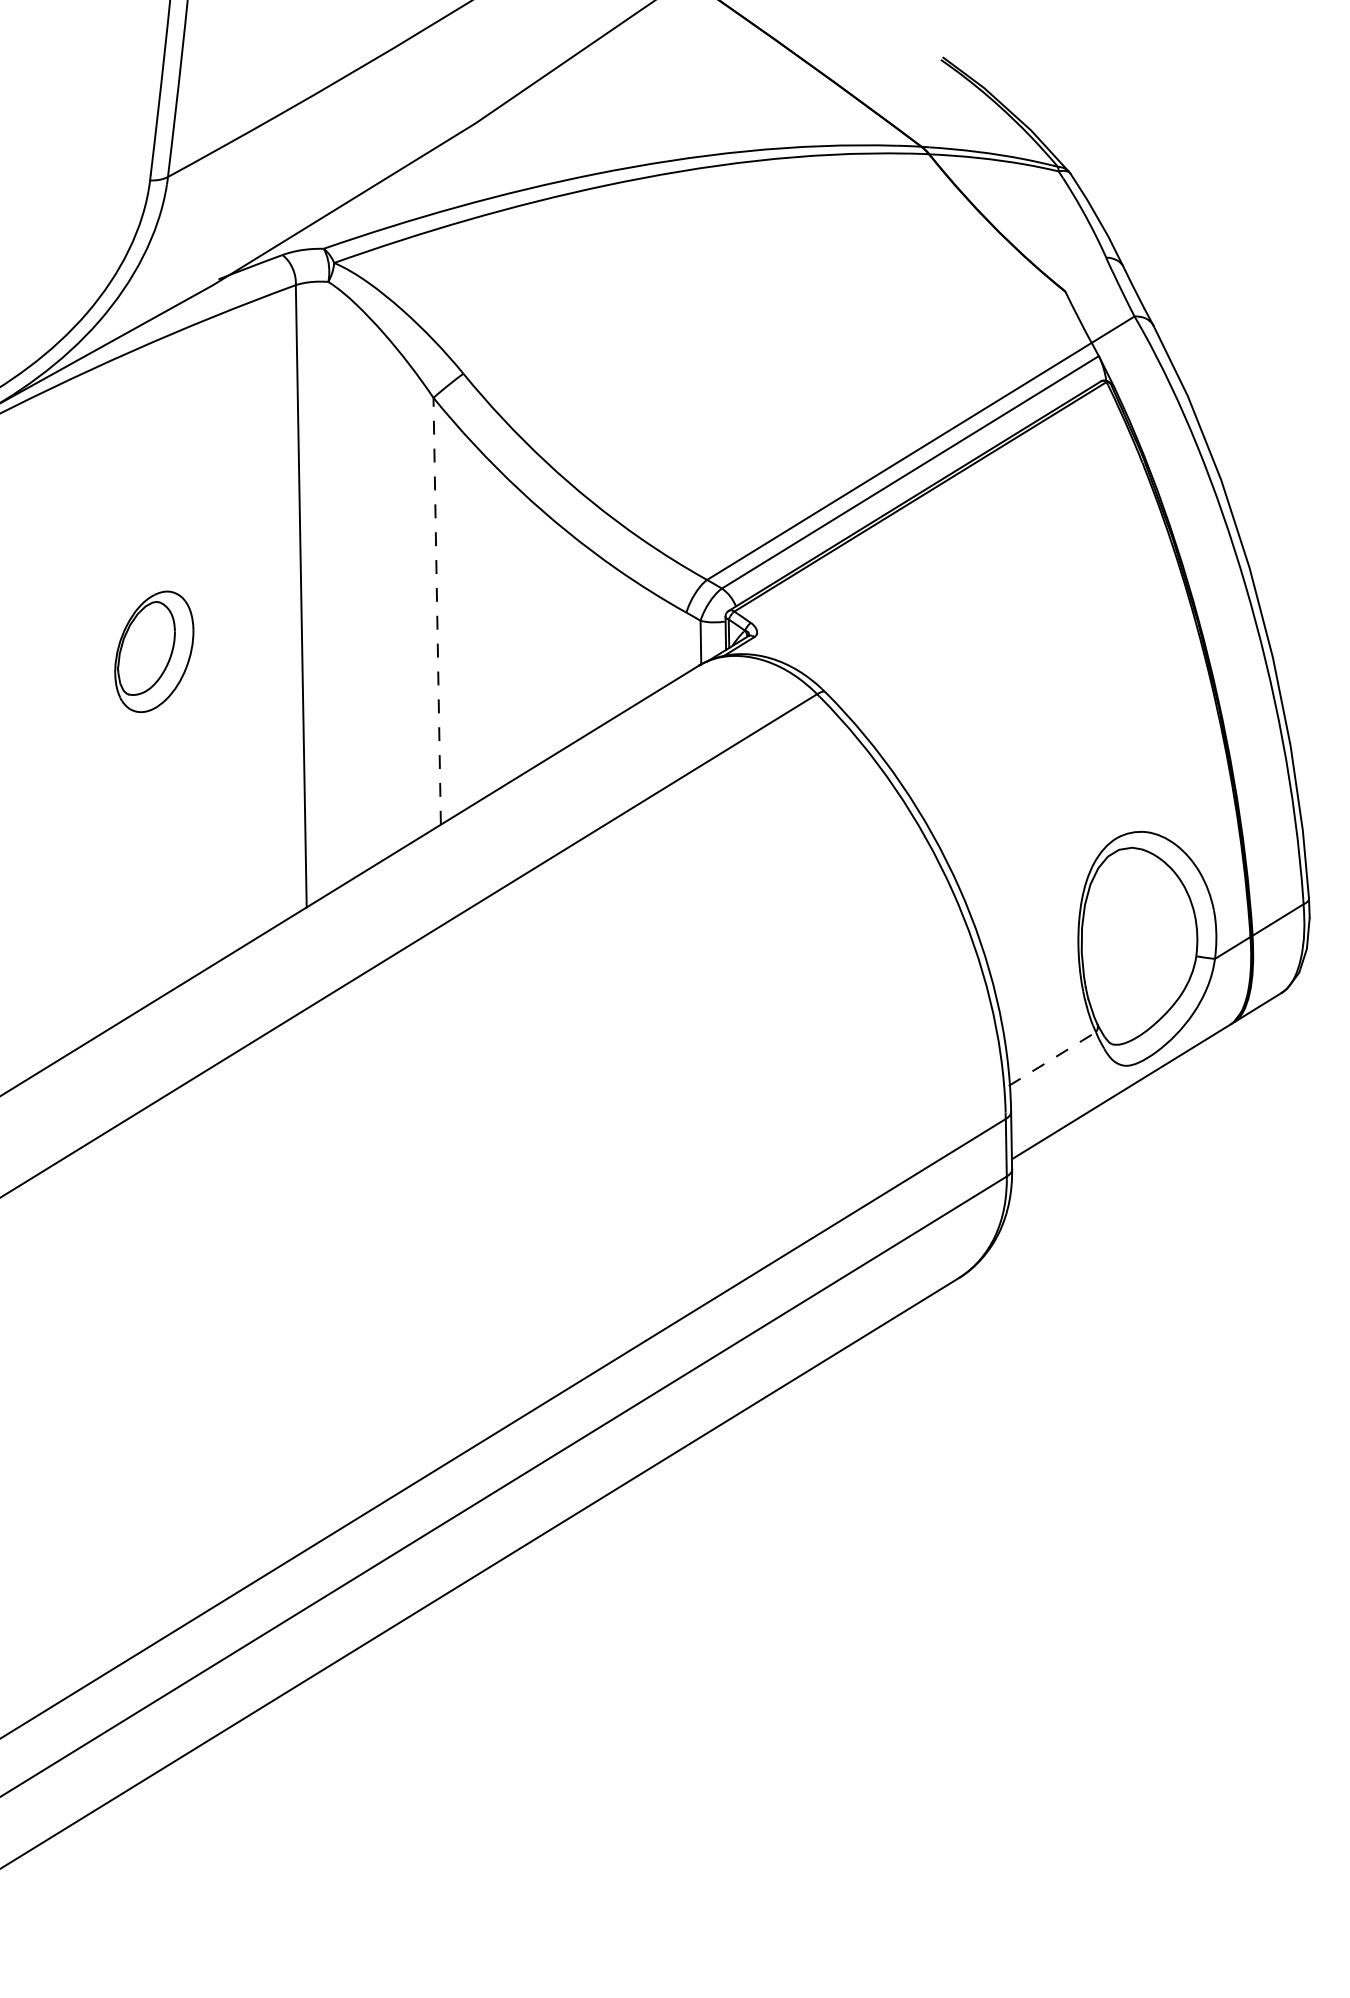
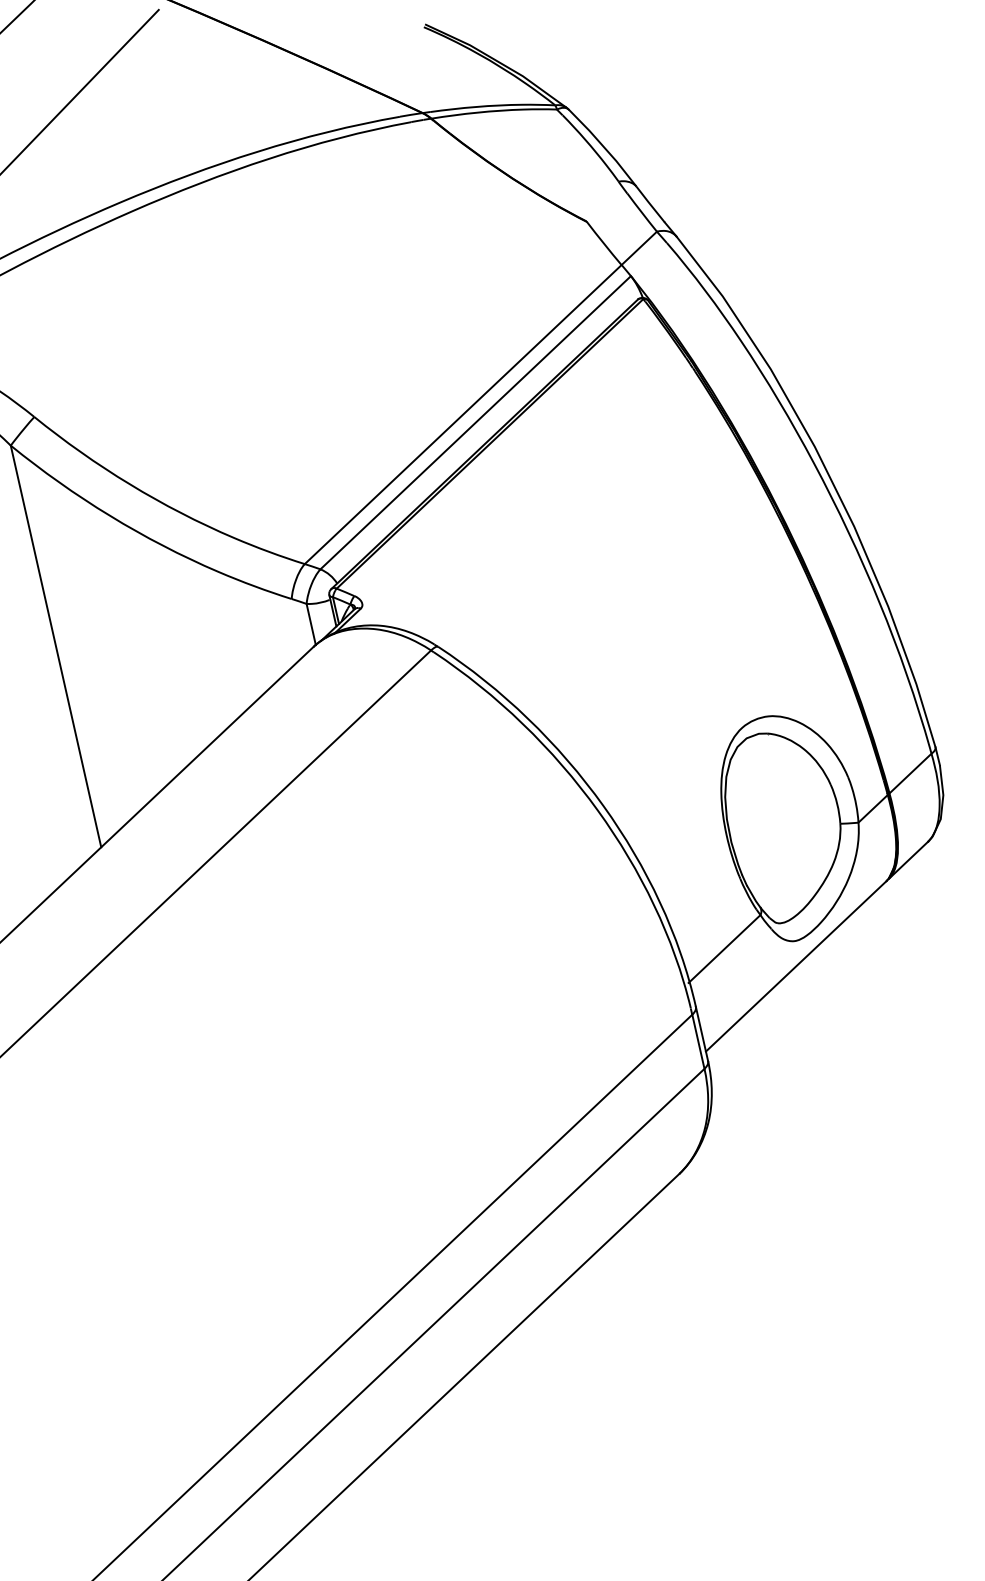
line: (437, 610) -> (56, 645), dashed -> solid
line: (1052, 1058) -> (724, 948), dashed -> solid

